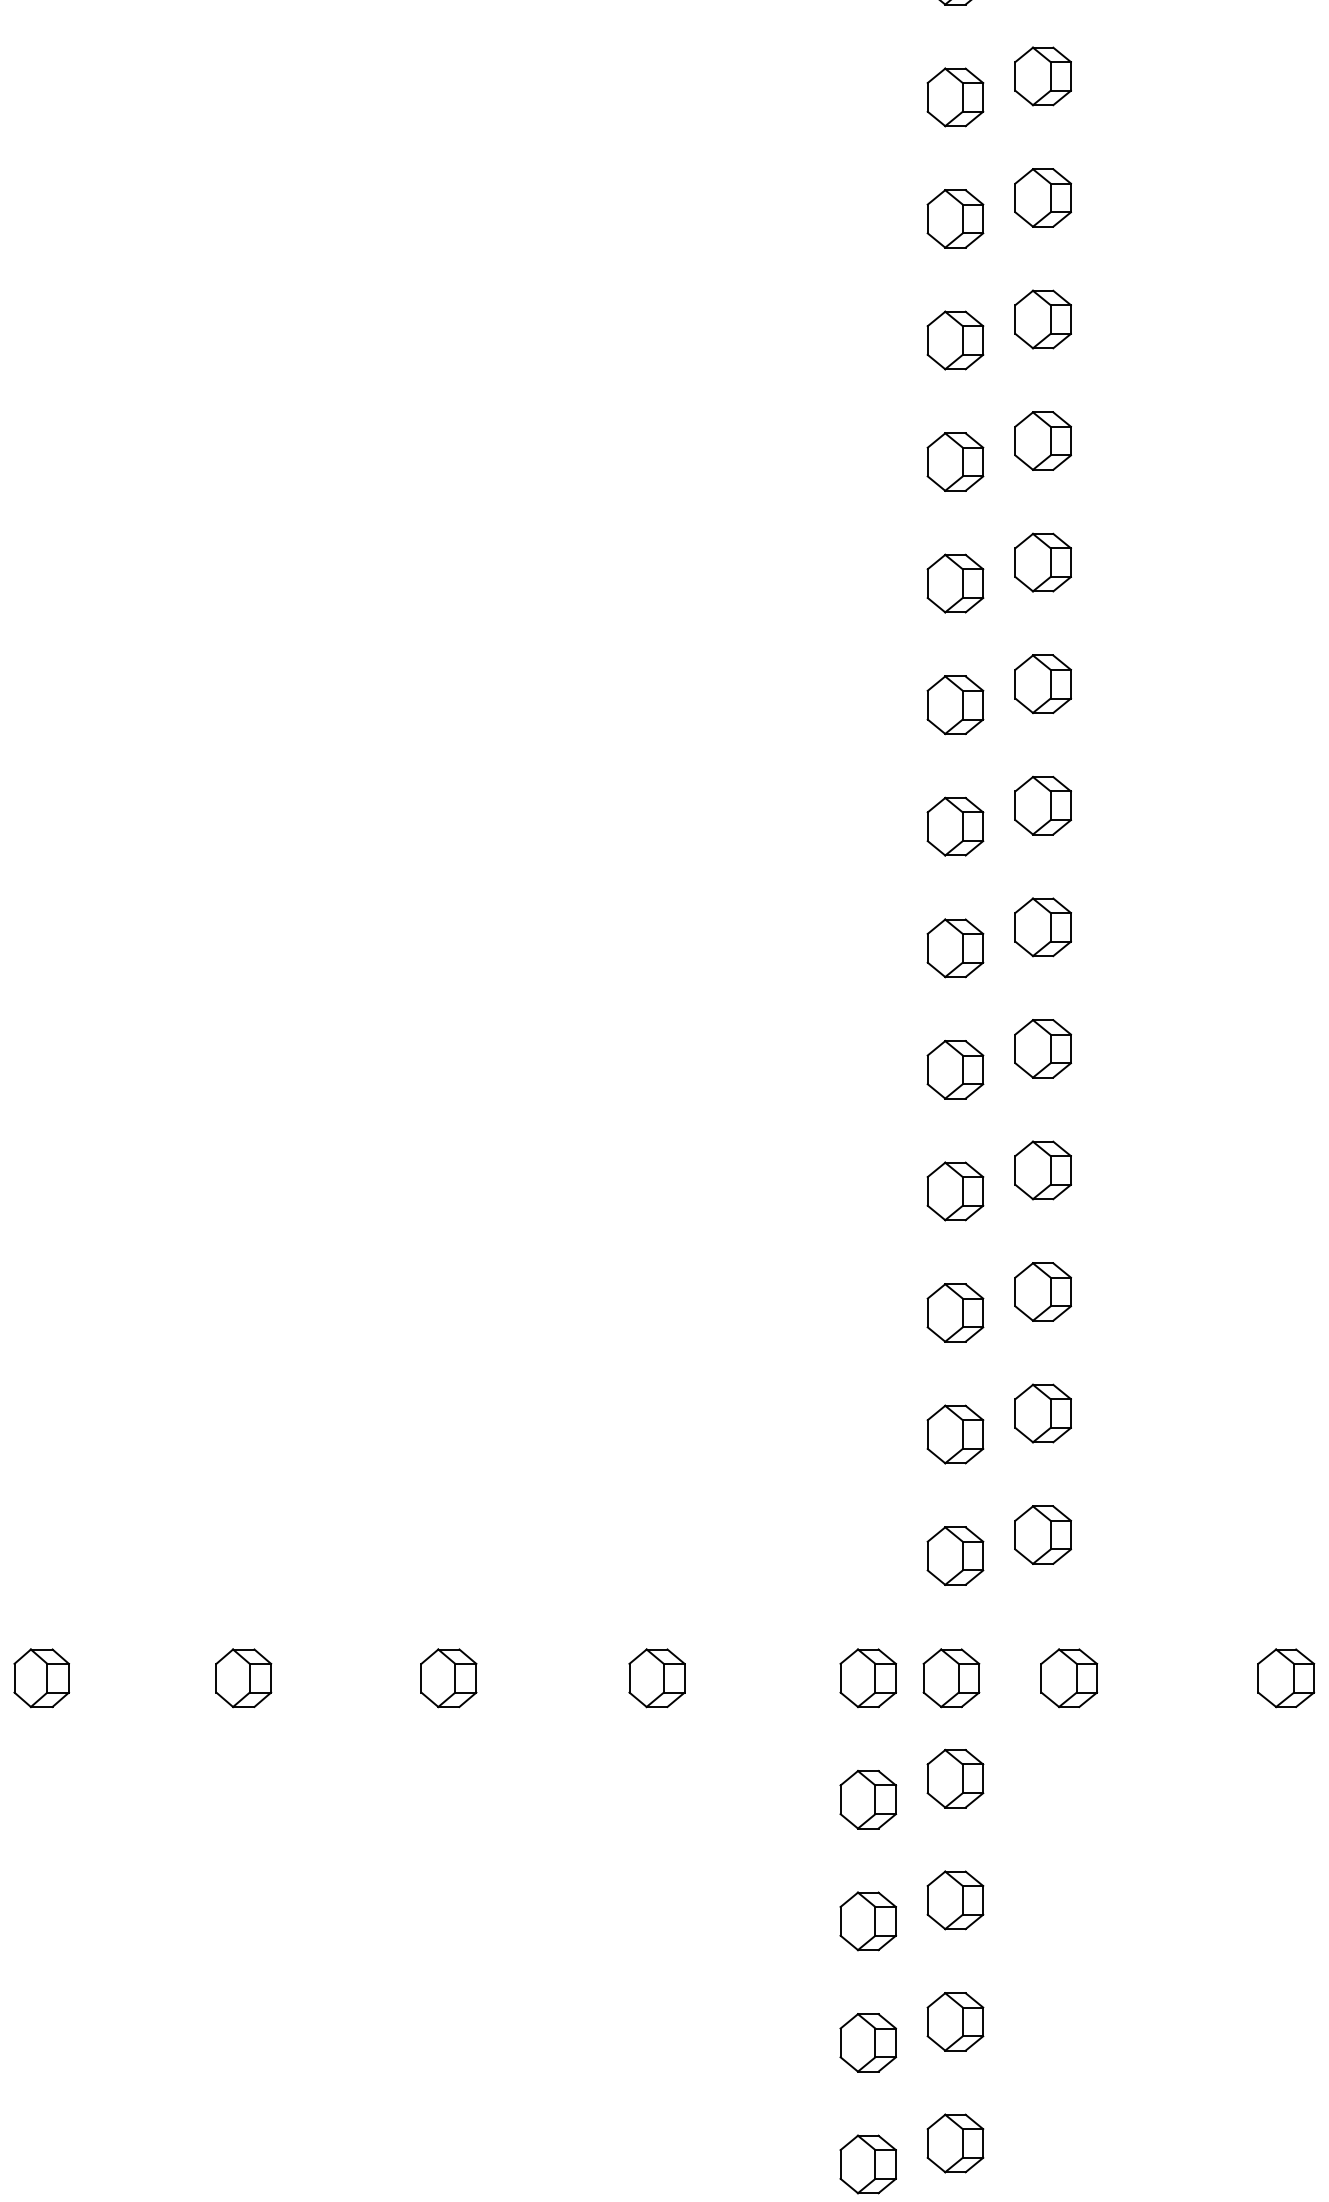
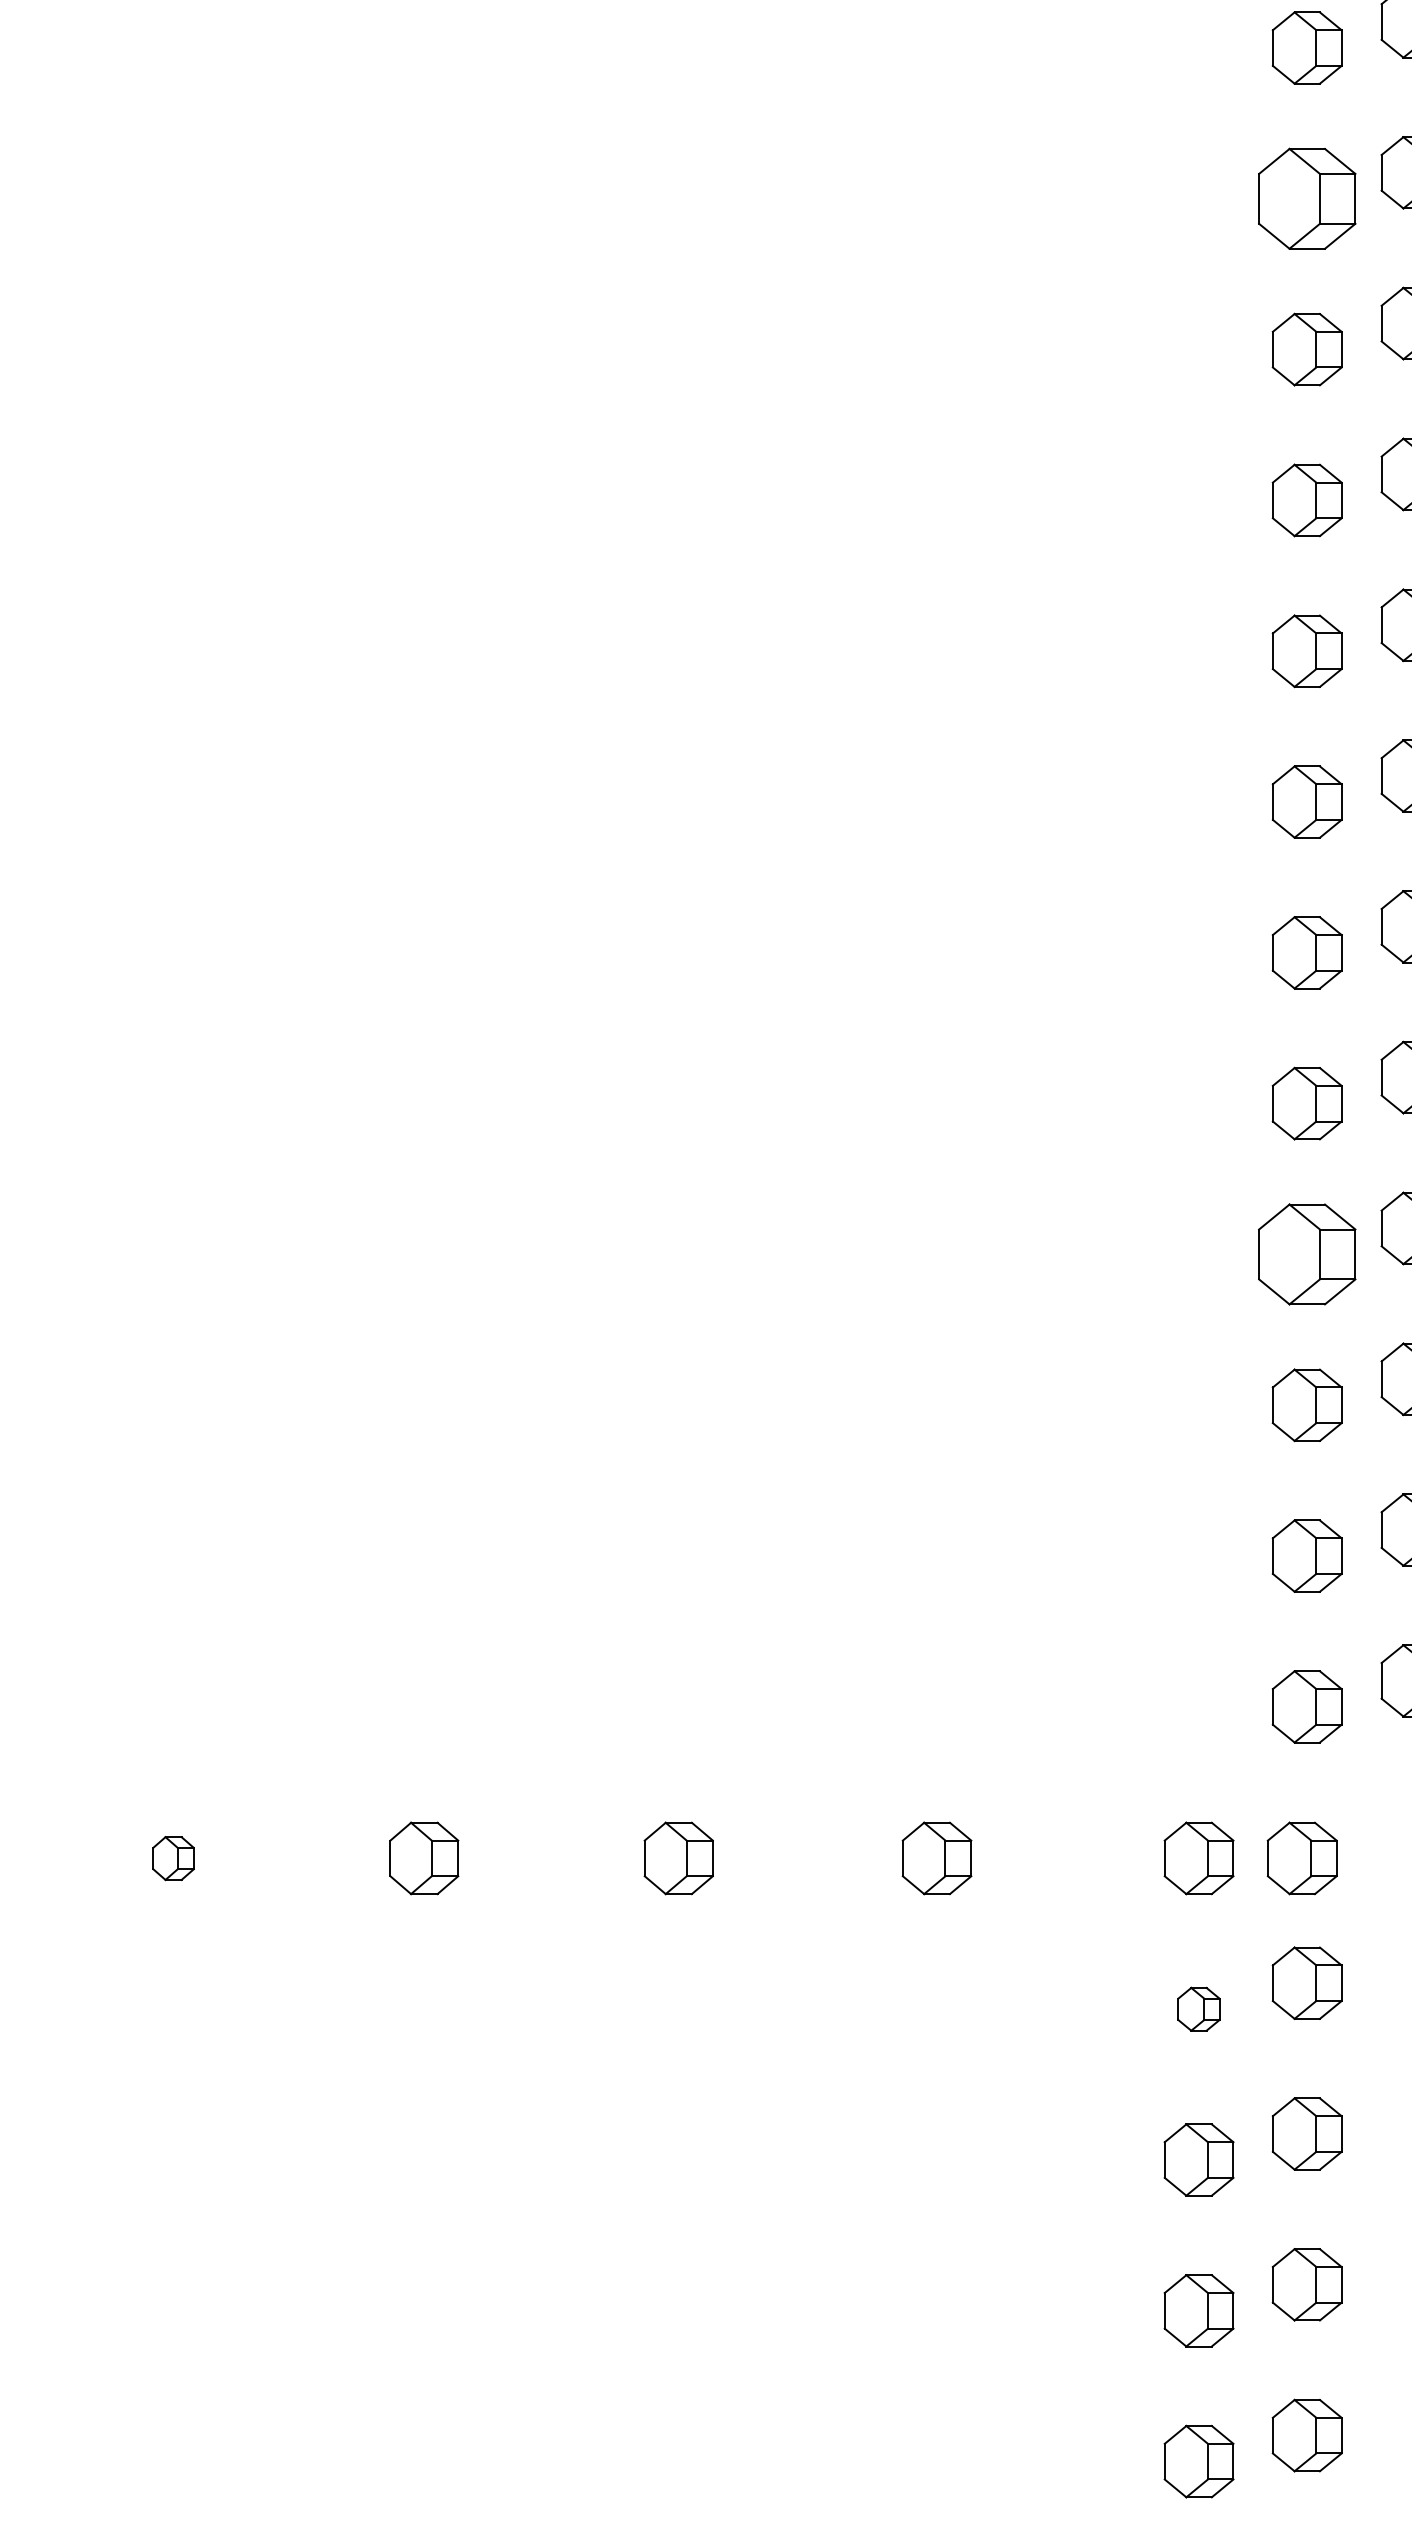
part: (955, 340) -> (1307, 198), size x1.4
part: (955, 1191) -> (1307, 1254), size x1.4
part: (41, 1678) -> (173, 1858), size x0.6
part: (867, 1799) -> (1198, 2008), size x0.6

